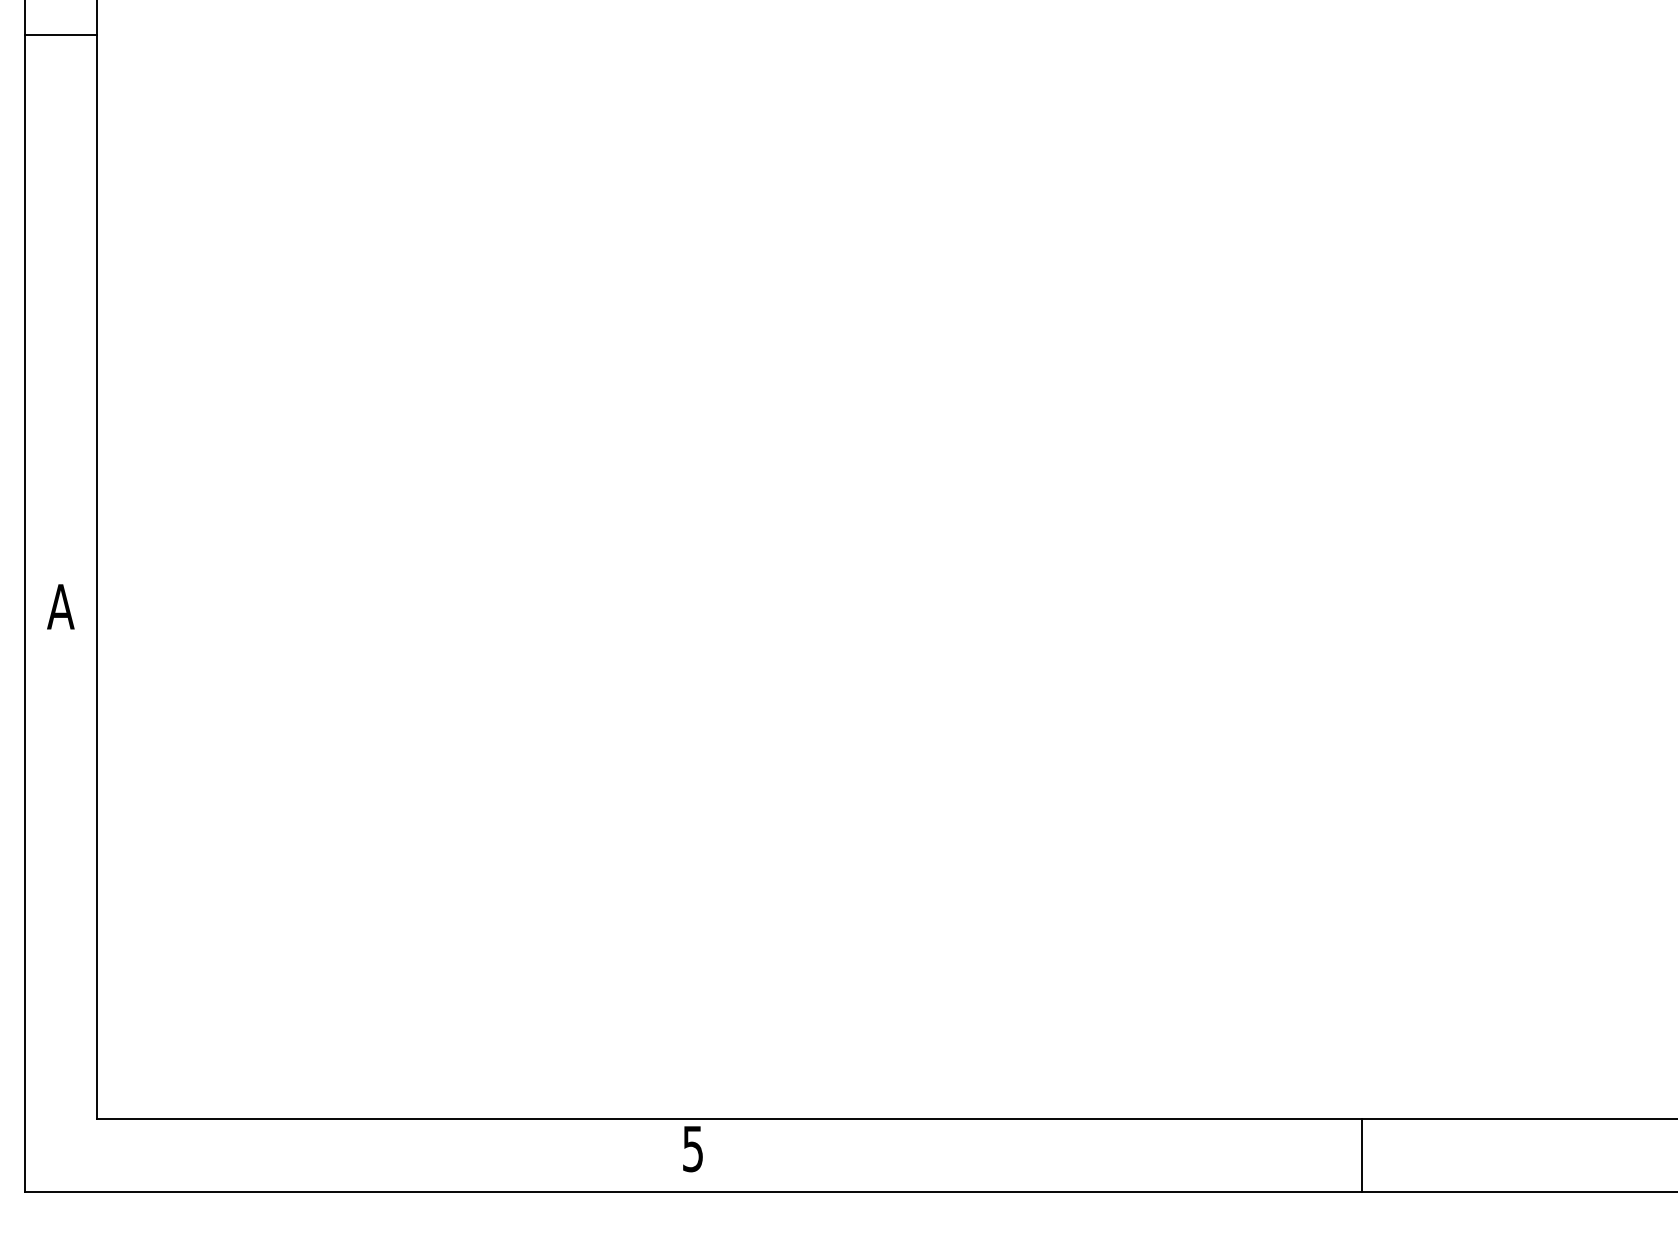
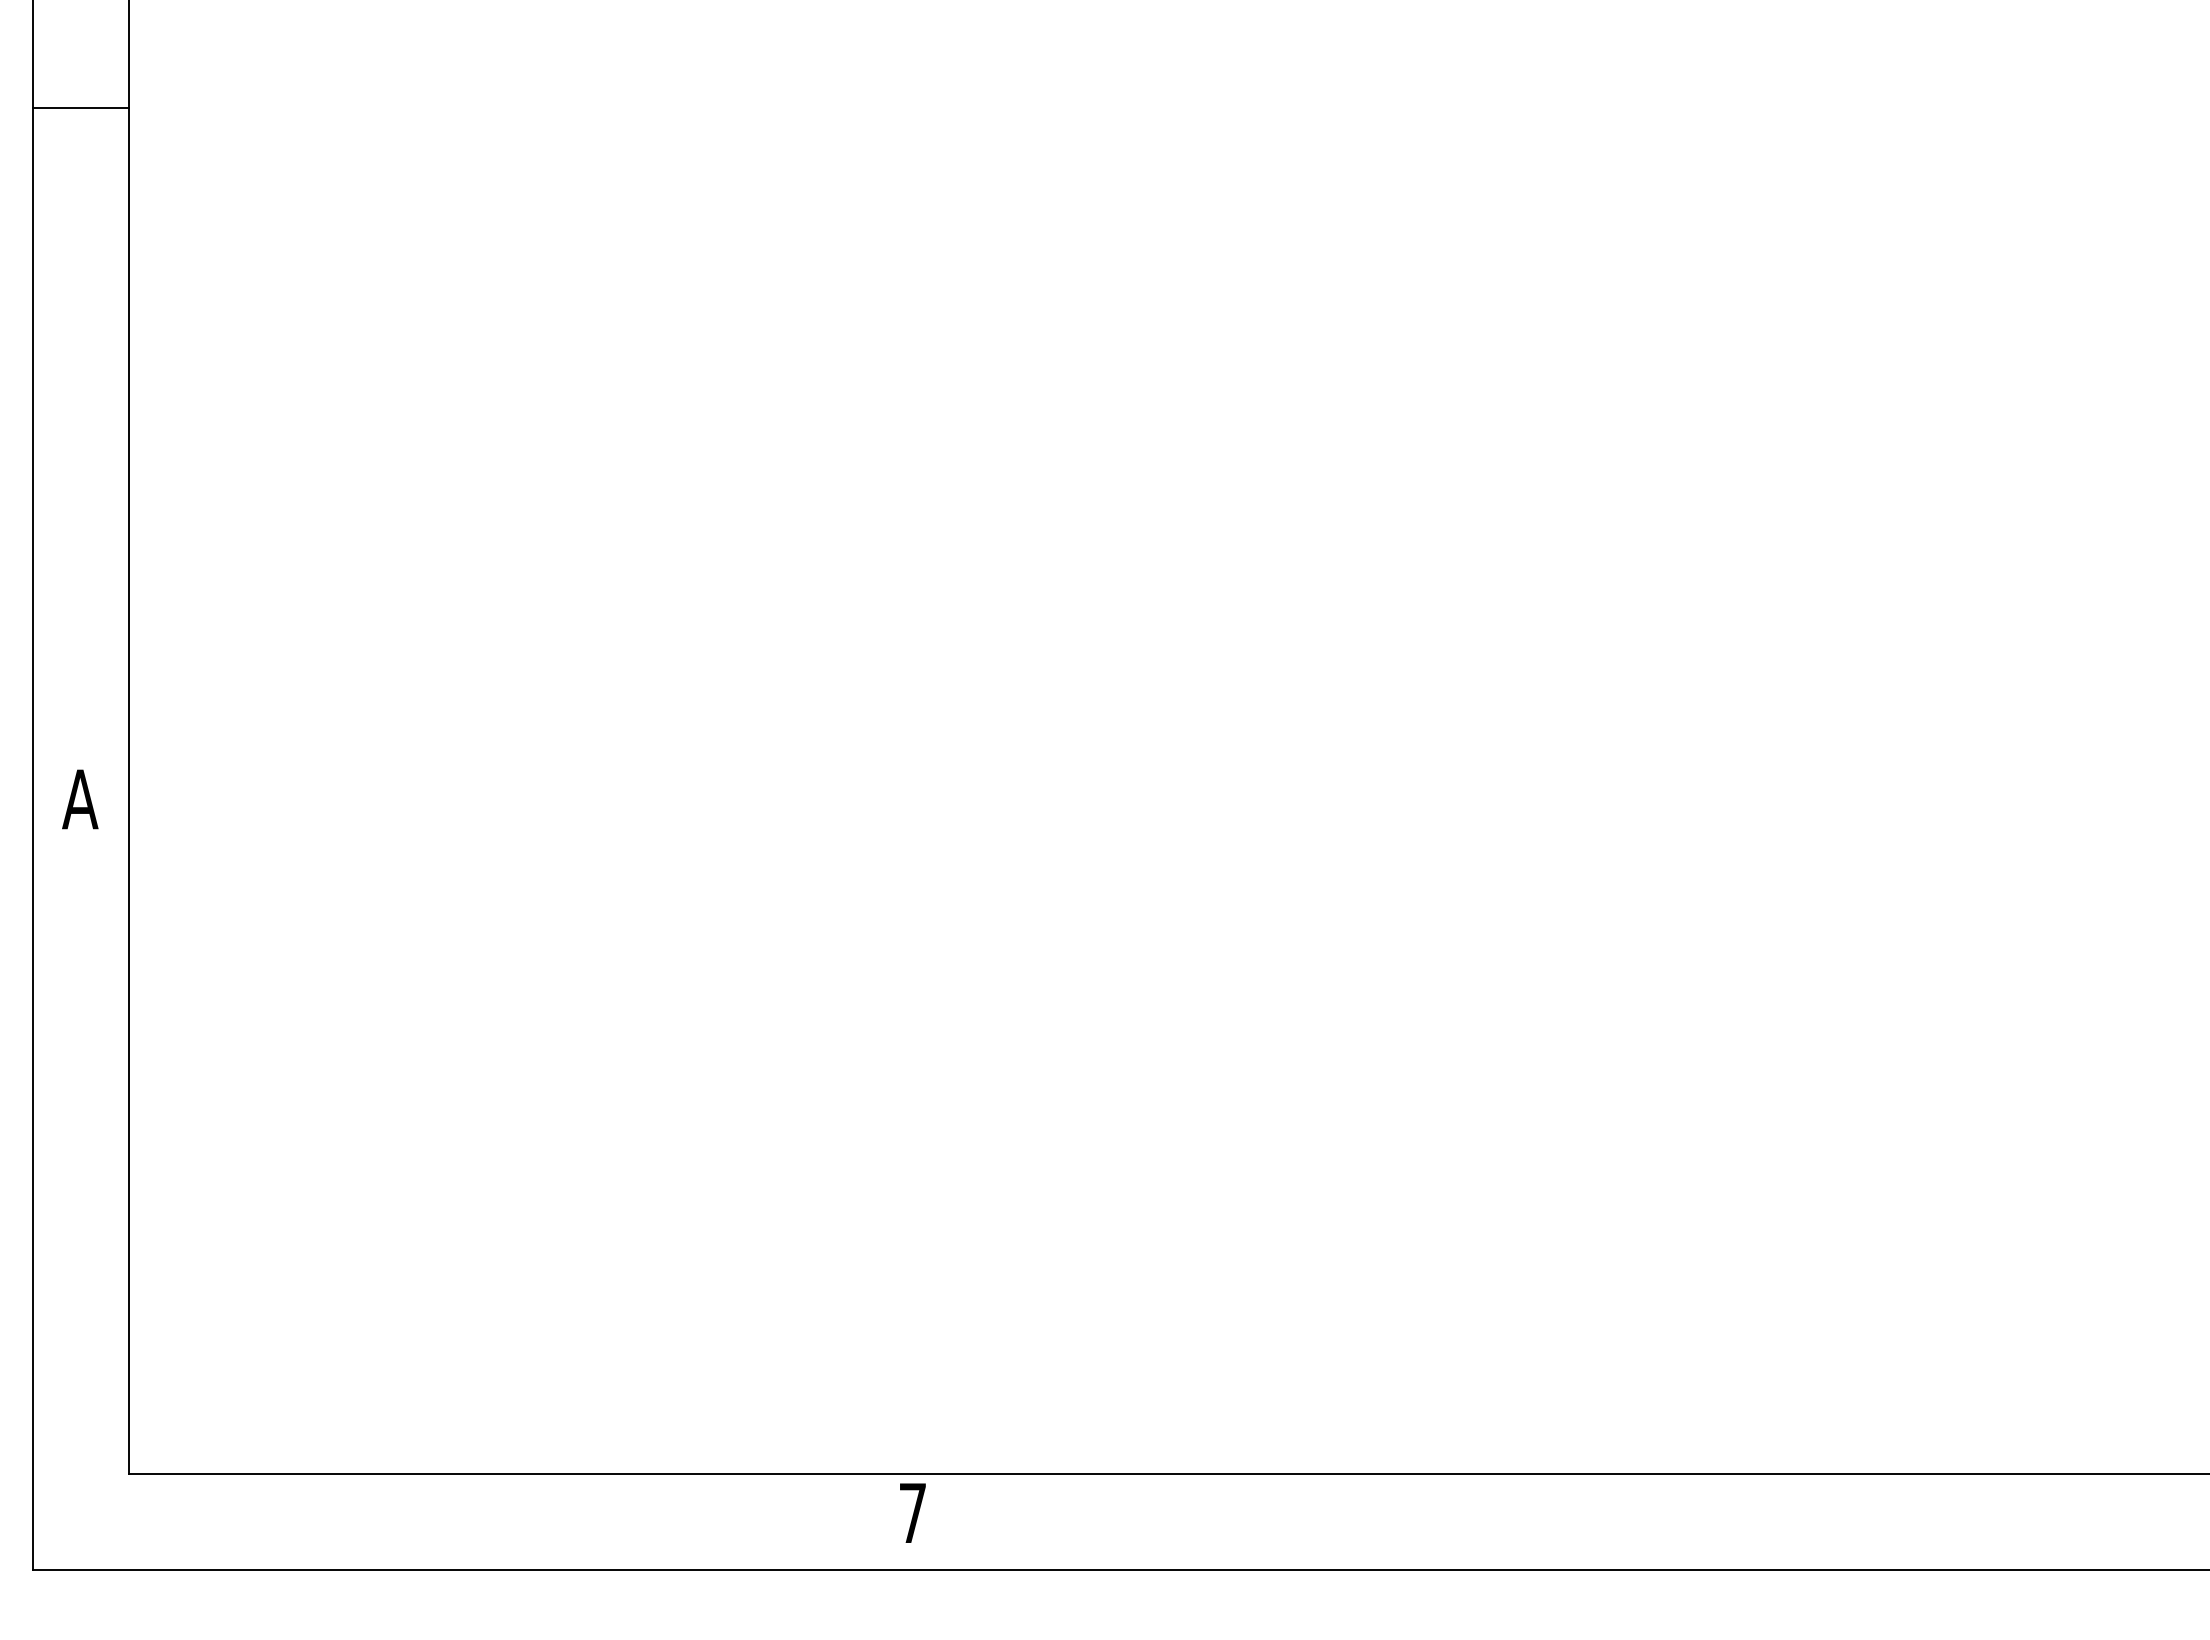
line: (60, 35) -> (80, 107), moved
text: (692, 1149) -> (912, 1513), 5 -> 7
line: (1361, 1155) -> (1793, 1521), removed

